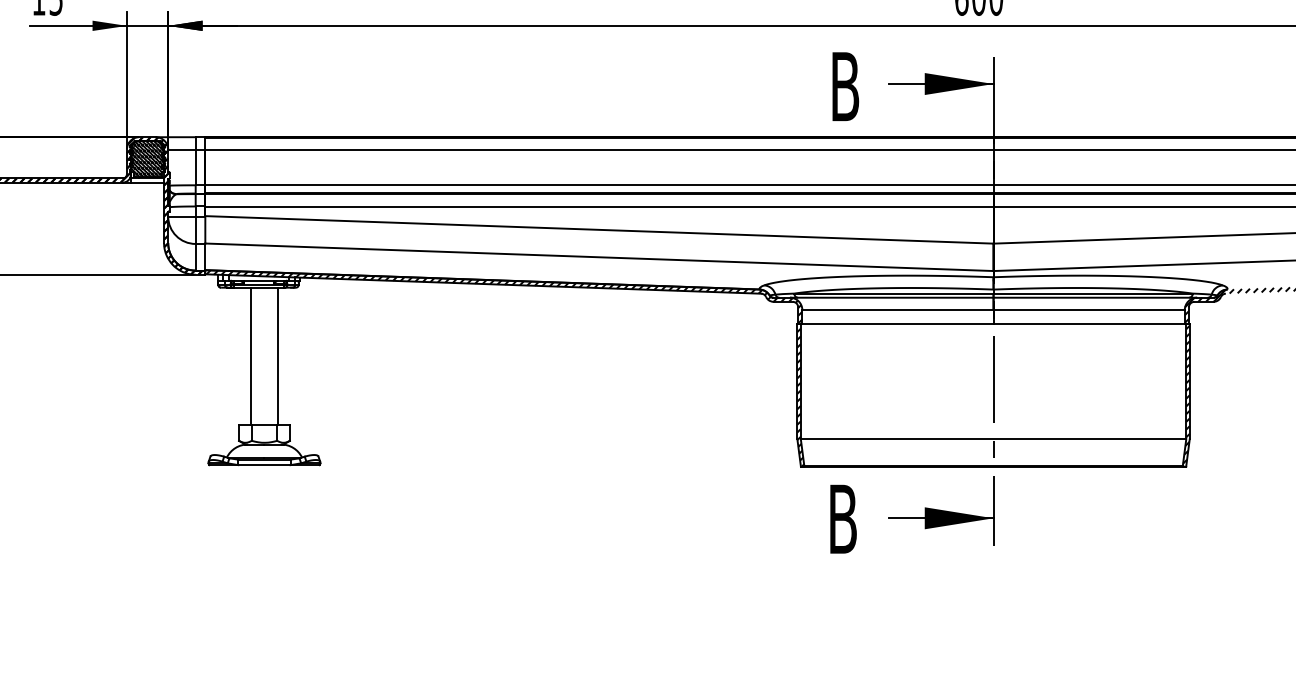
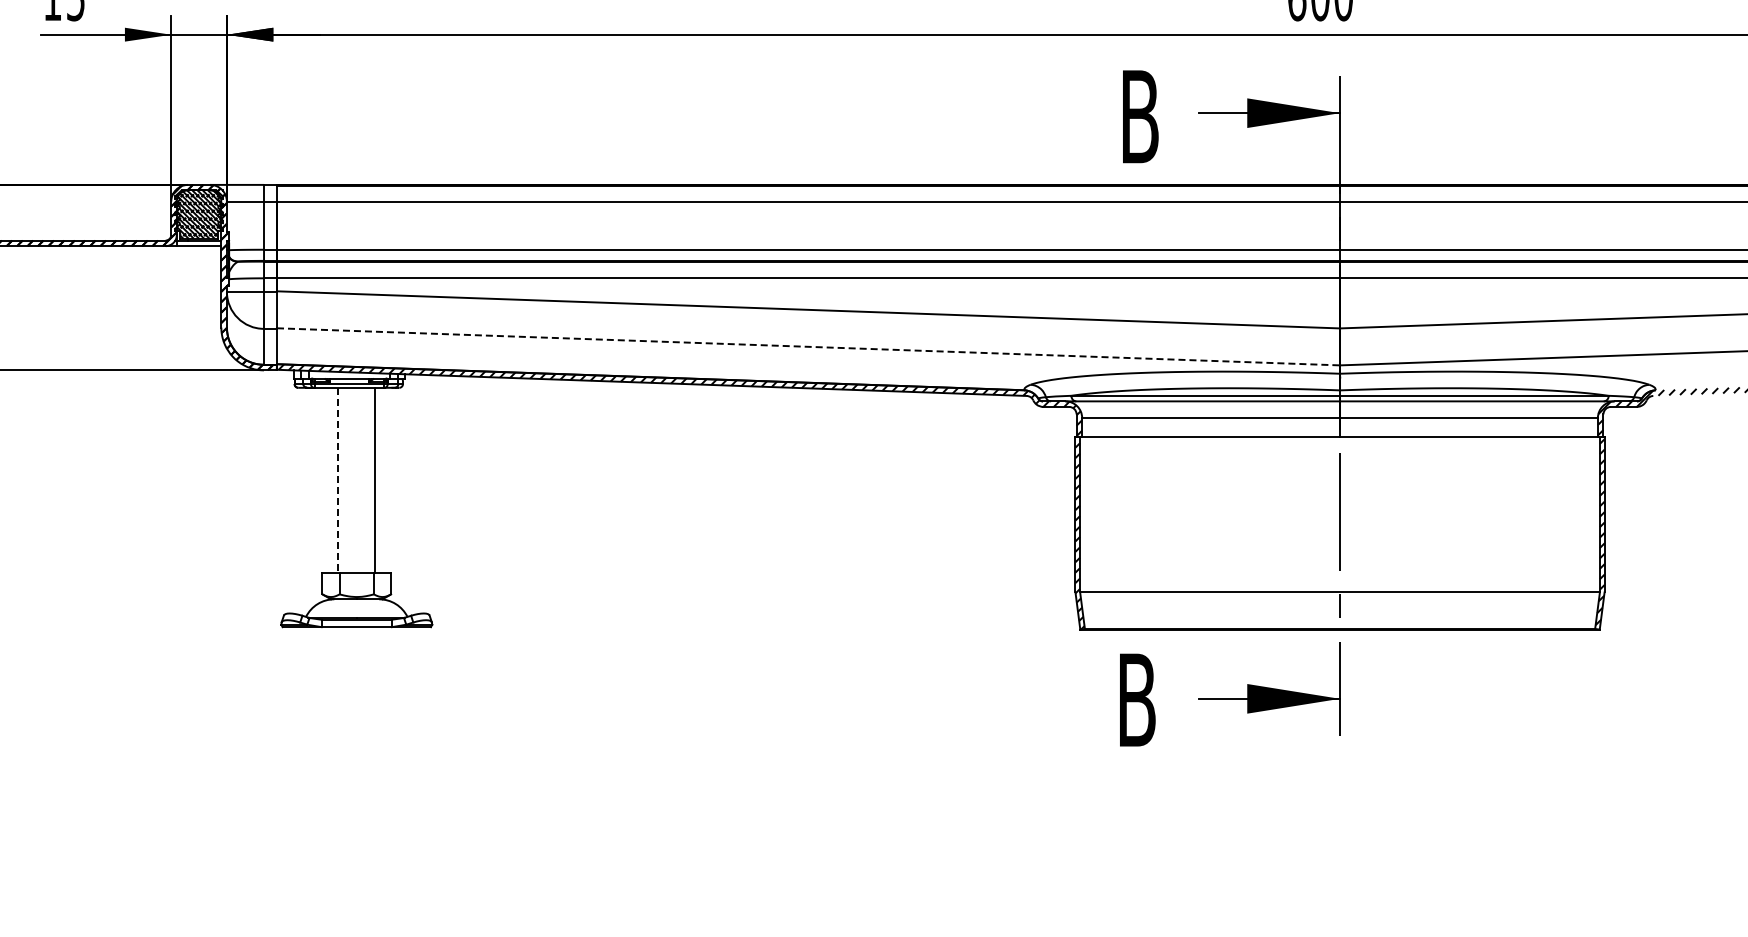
line: (599, 257) -> (808, 346), solid -> dashed
line: (250, 356) -> (338, 480), solid -> dashed

